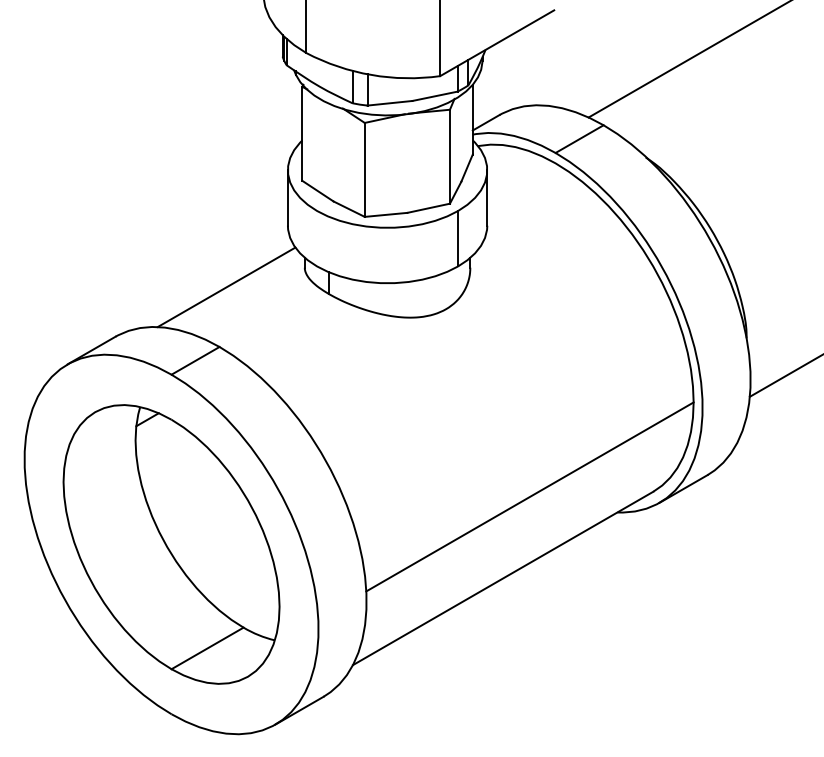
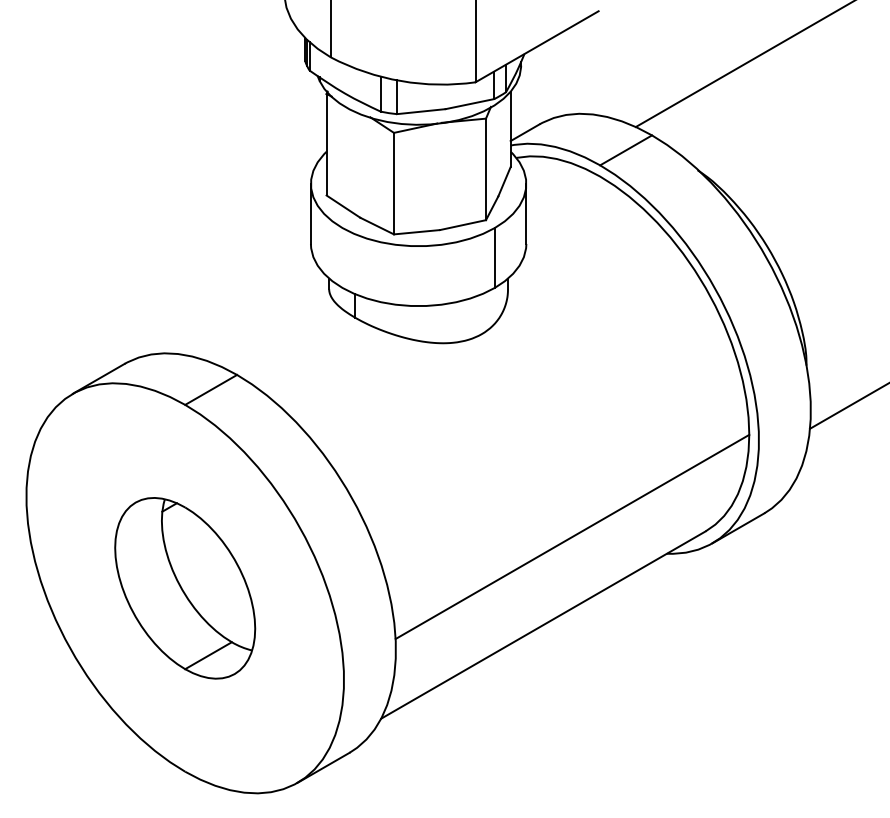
line: (226, 287) -> (244, 310), removed
part: (171, 544) -> (185, 588), size x0.6

